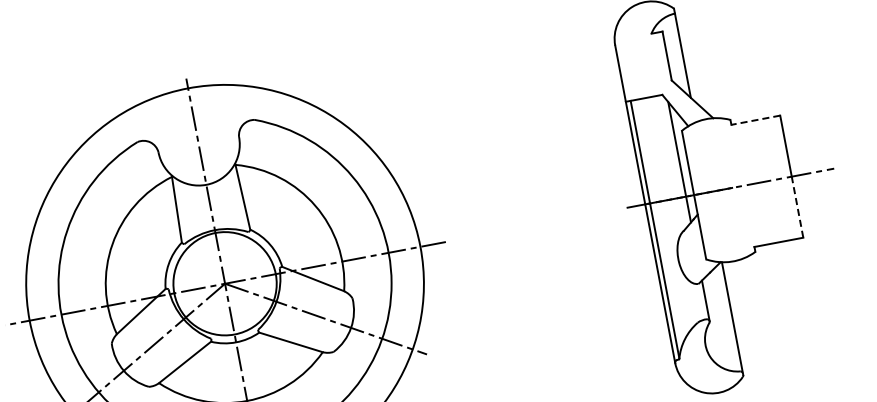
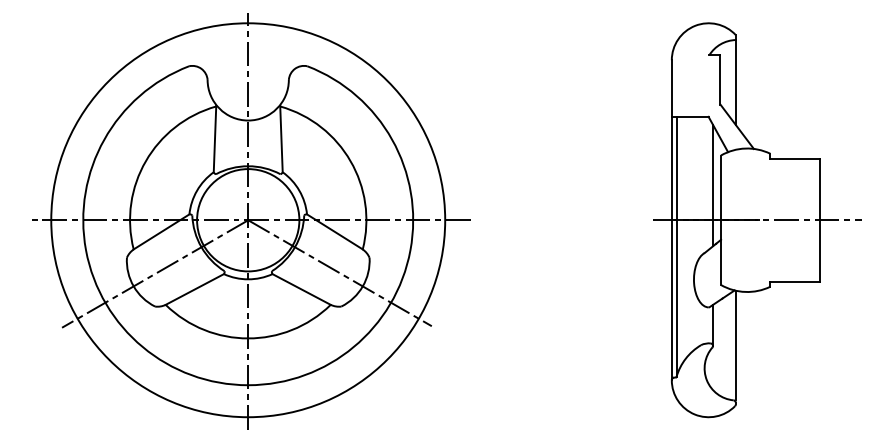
line: (755, 120) -> (794, 158), dashed -> solid
line: (797, 207) -> (819, 251), dashed -> solid

